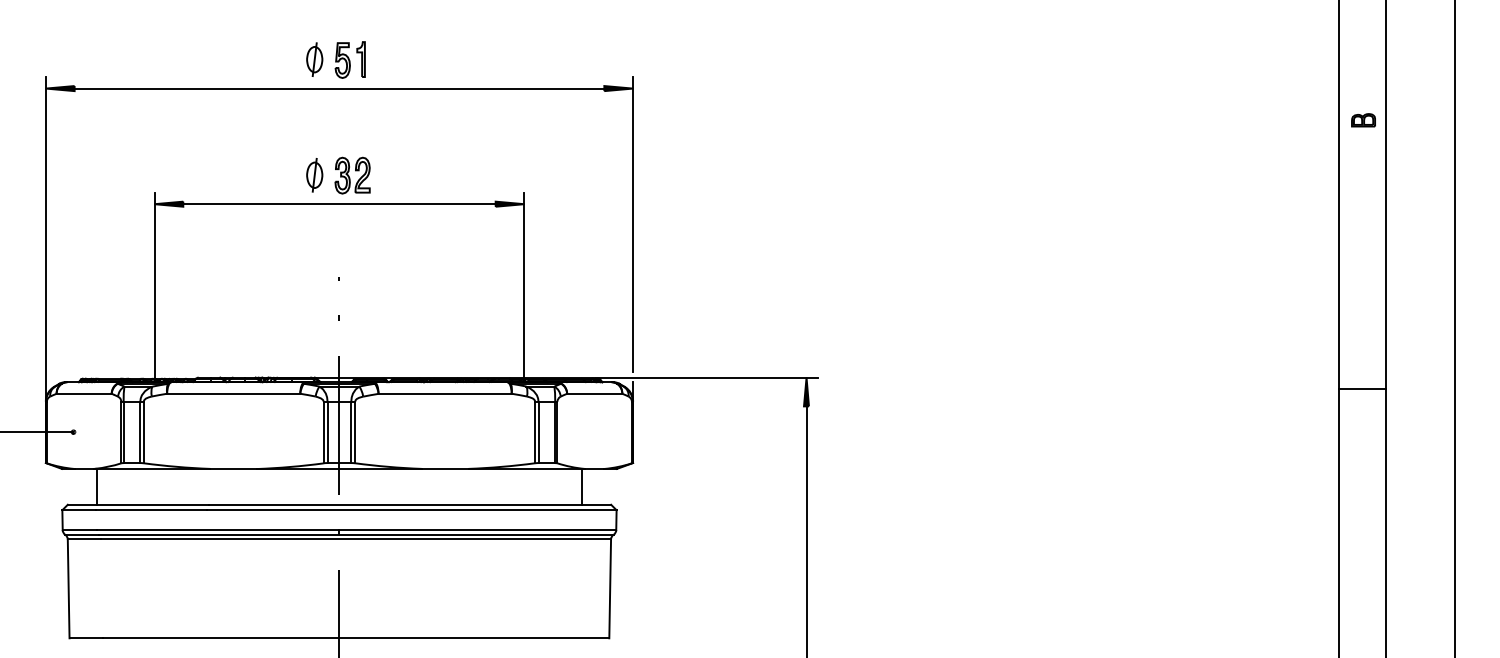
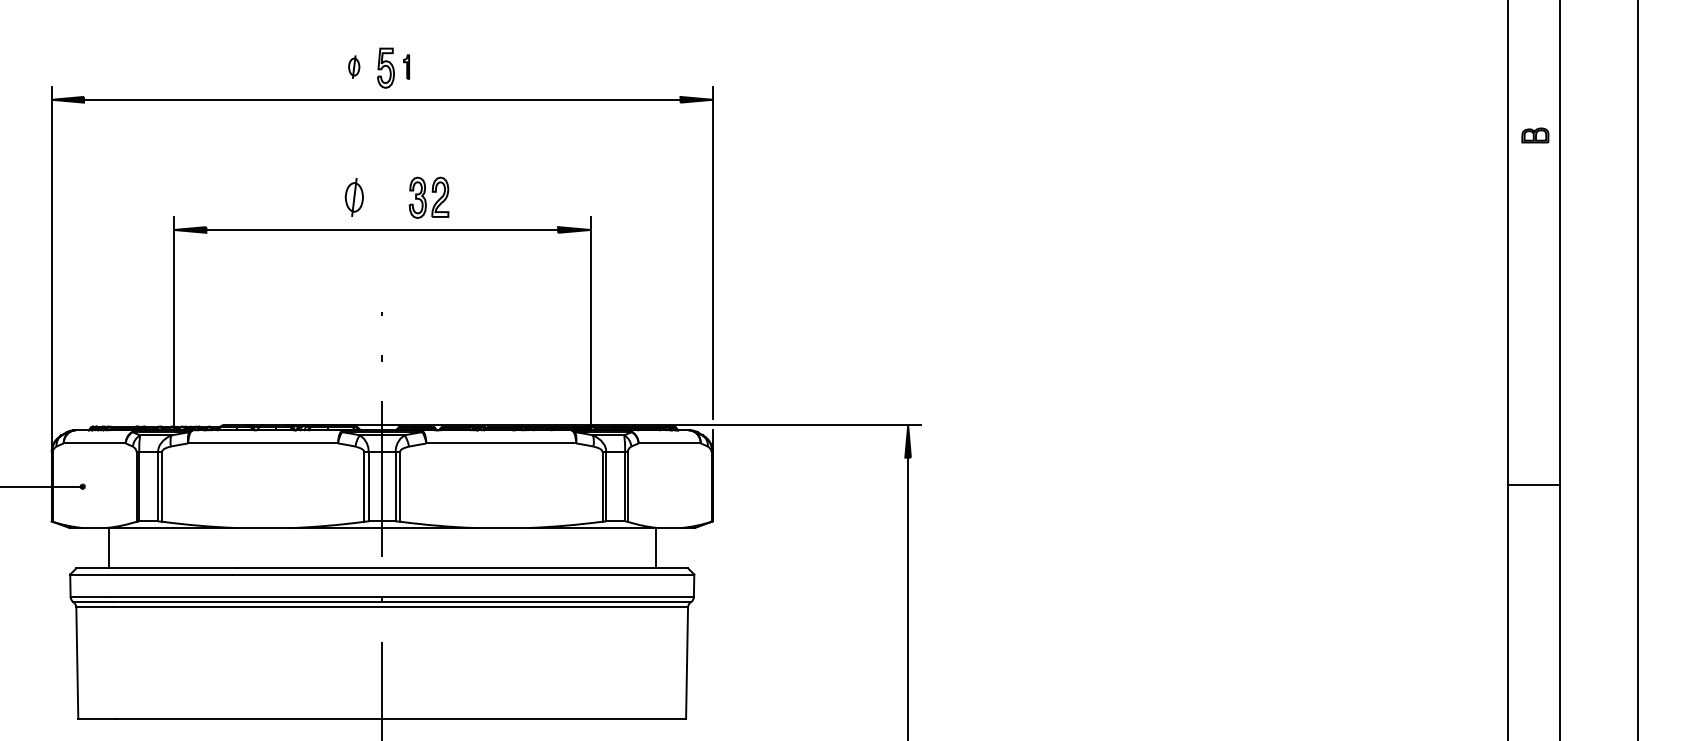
part: (313, 59) -> (353, 66), size x0.6
part: (361, 59) -> (406, 66), size x0.6
part: (352, 175) -> (428, 197), moved
line: (1362, 389) -> (1534, 484), moved

